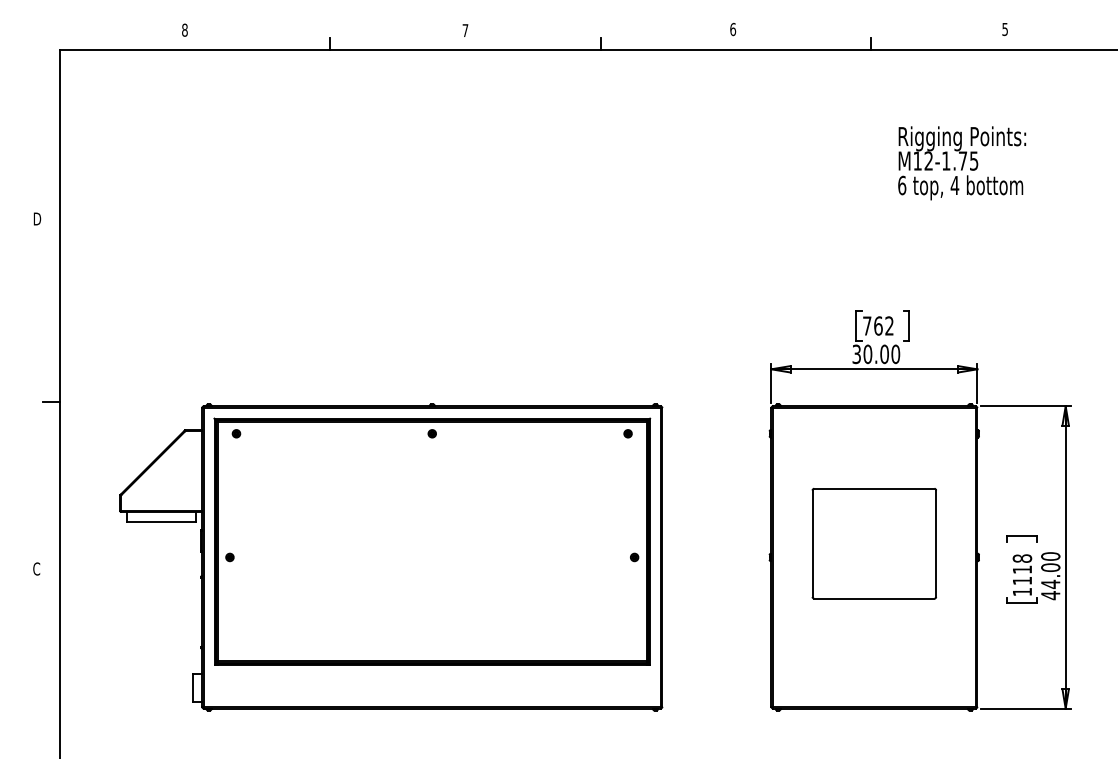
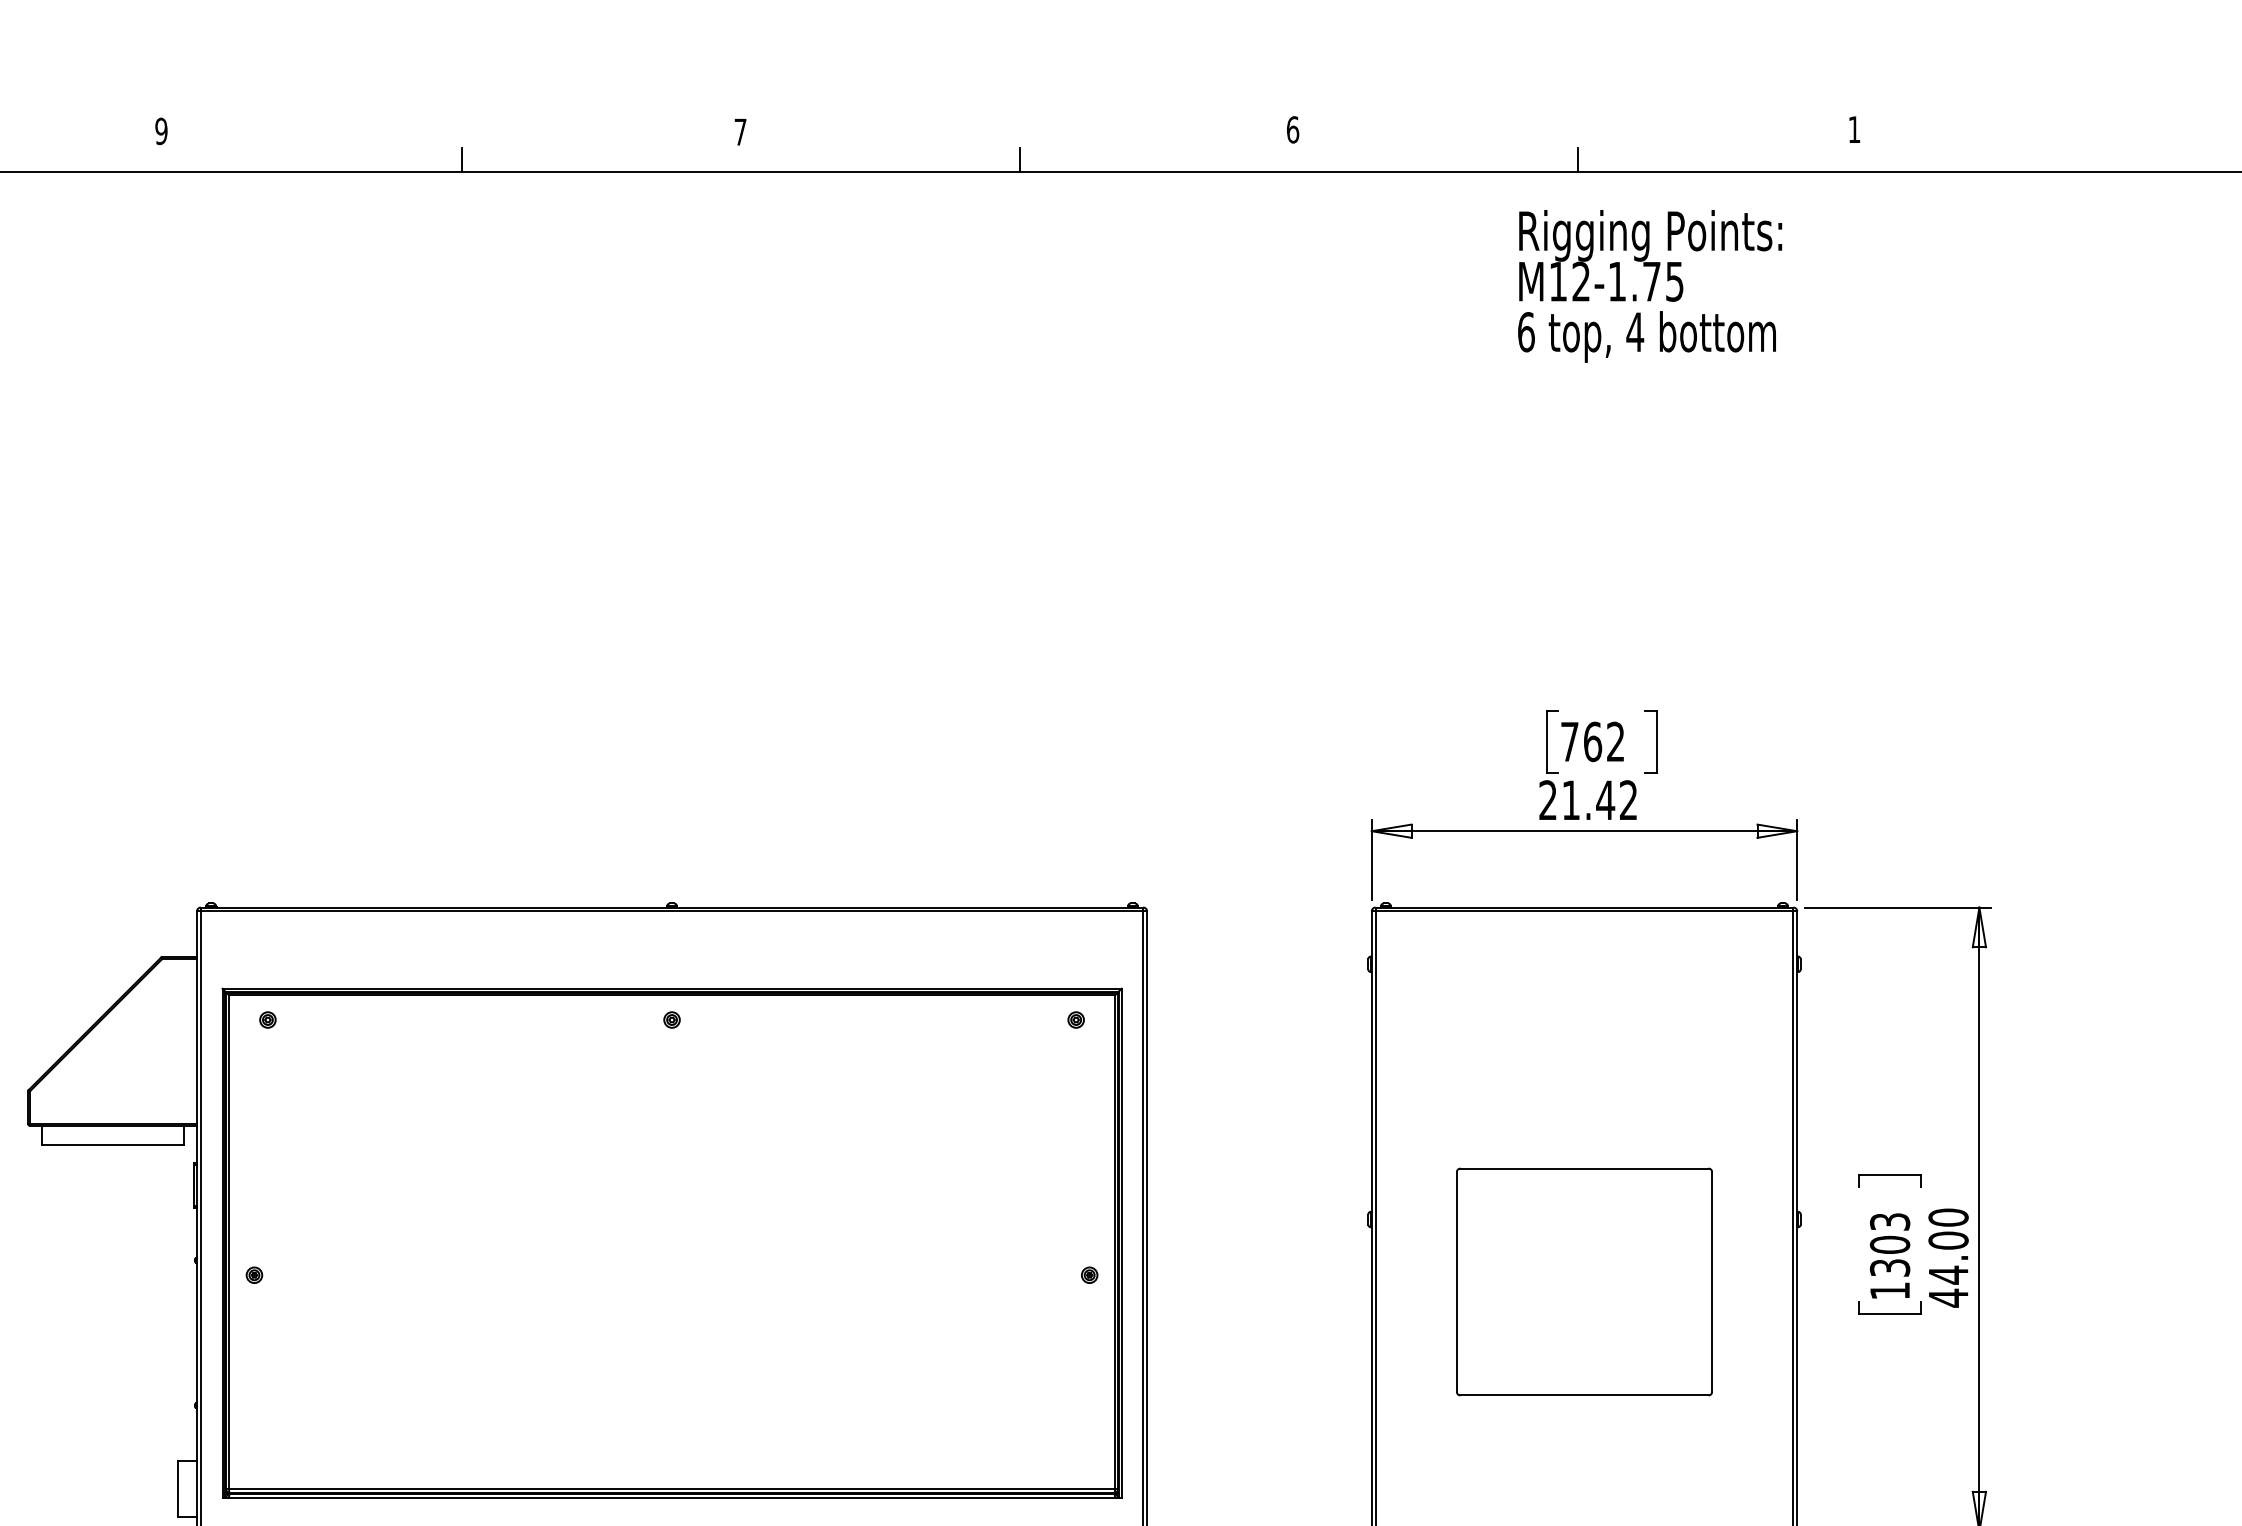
text: (1004, 29) -> (1853, 129), 5 -> 1
text: (184, 30) -> (160, 131), 8 -> 9
text: (962, 163) -> (1650, 286), moved
text: (876, 354) -> (1588, 800), 30.00 -> 21.42
part: (432, 541) -> (672, 1242), moved
part: (873, 543) -> (1582, 1281), moved
text: (1022, 569) -> (1890, 1244), 1118 -> 1303

